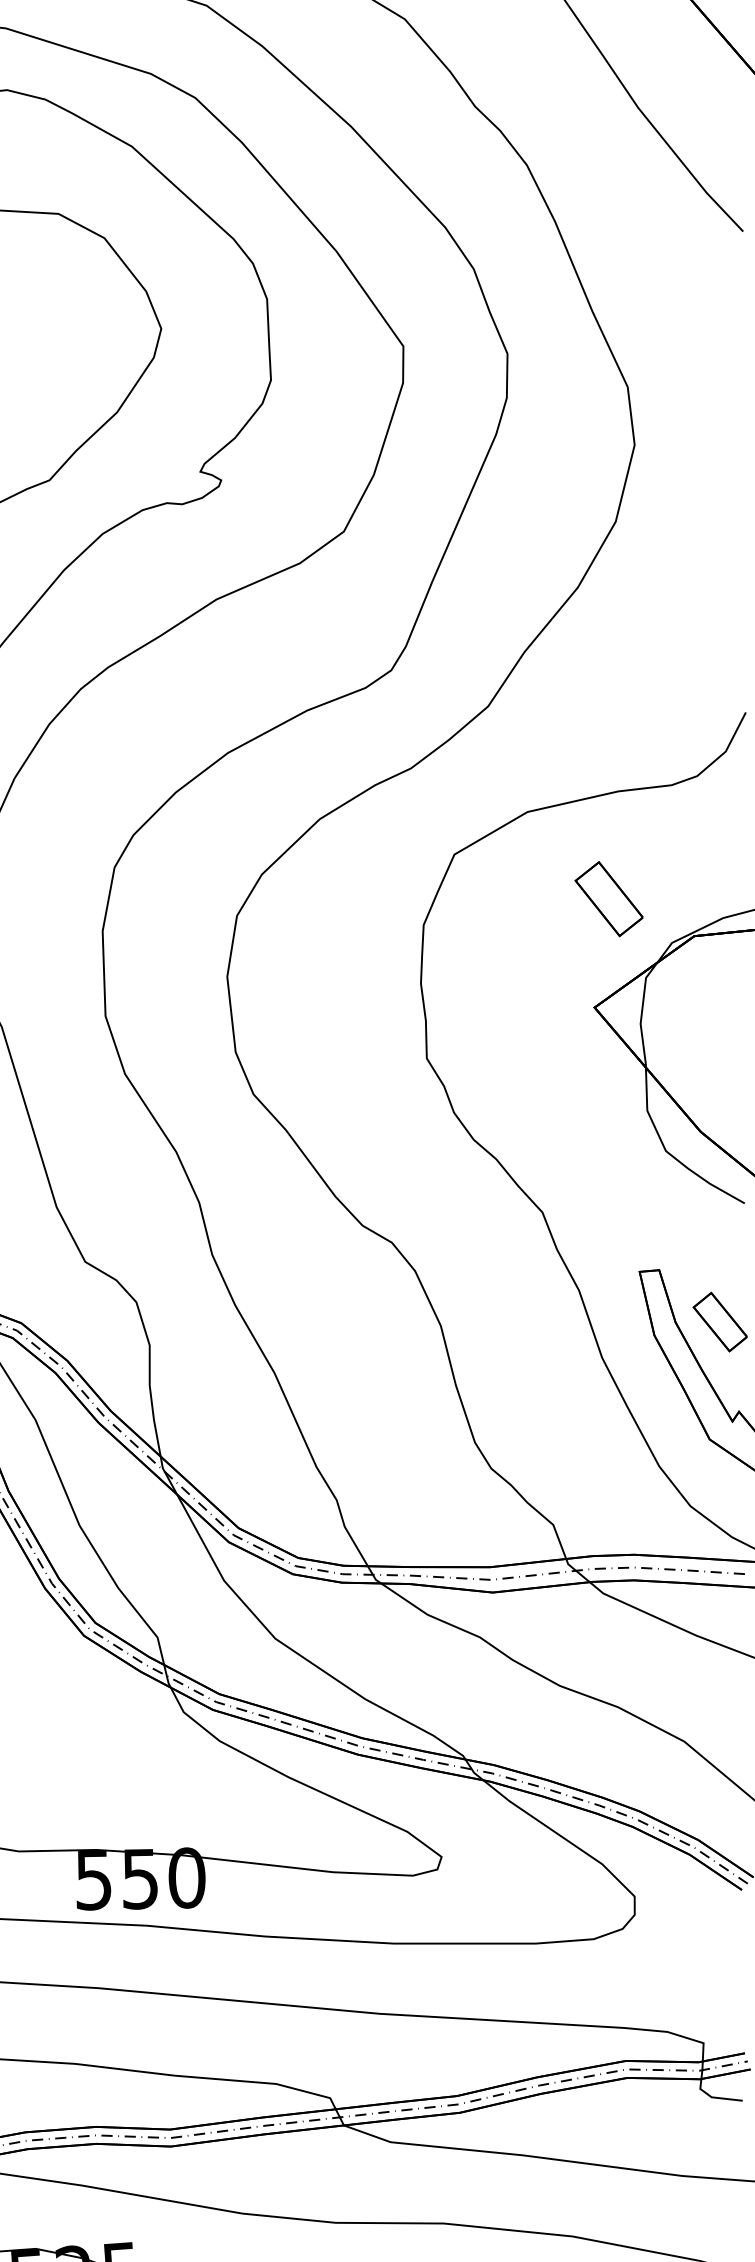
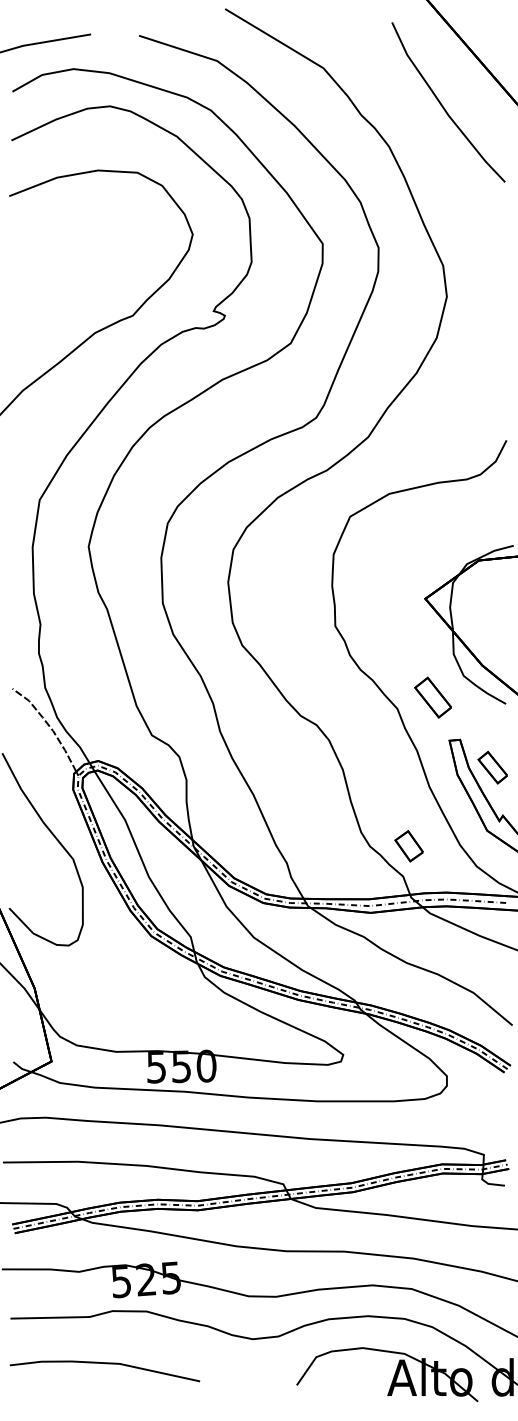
part: (607, 898) -> (432, 697), moved
part: (563, 1468) -> (408, 846), added

